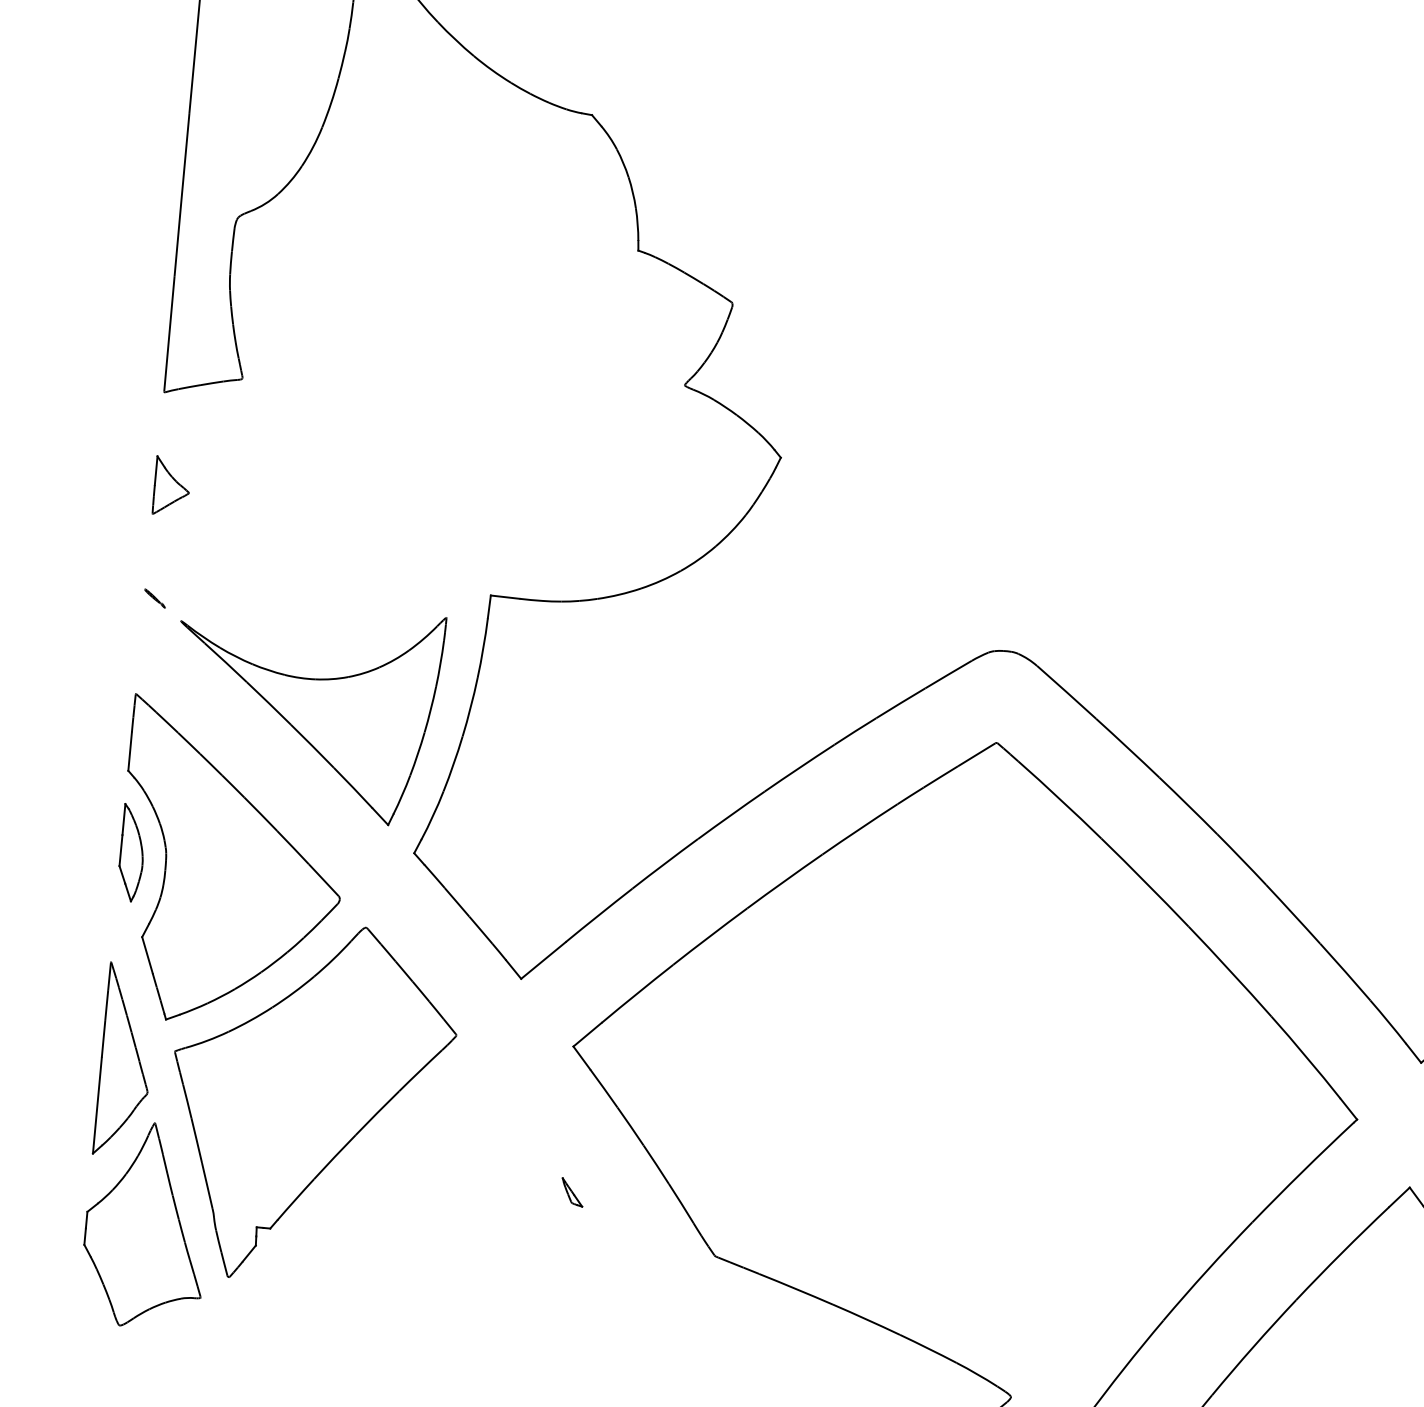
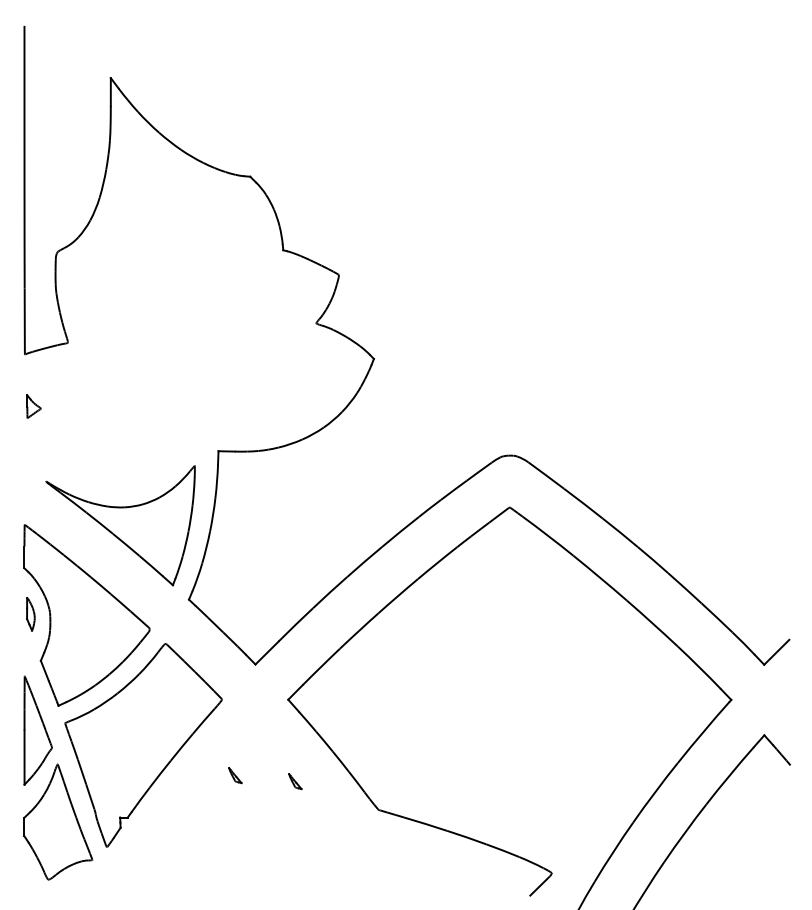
part: (170, 486) -> (33, 406), size x0.7
line: (155, 596) -> (30, 469), removed
part: (131, 853) -> (30, 614), size x0.6
part: (467, 1171) -> (235, 775), added

